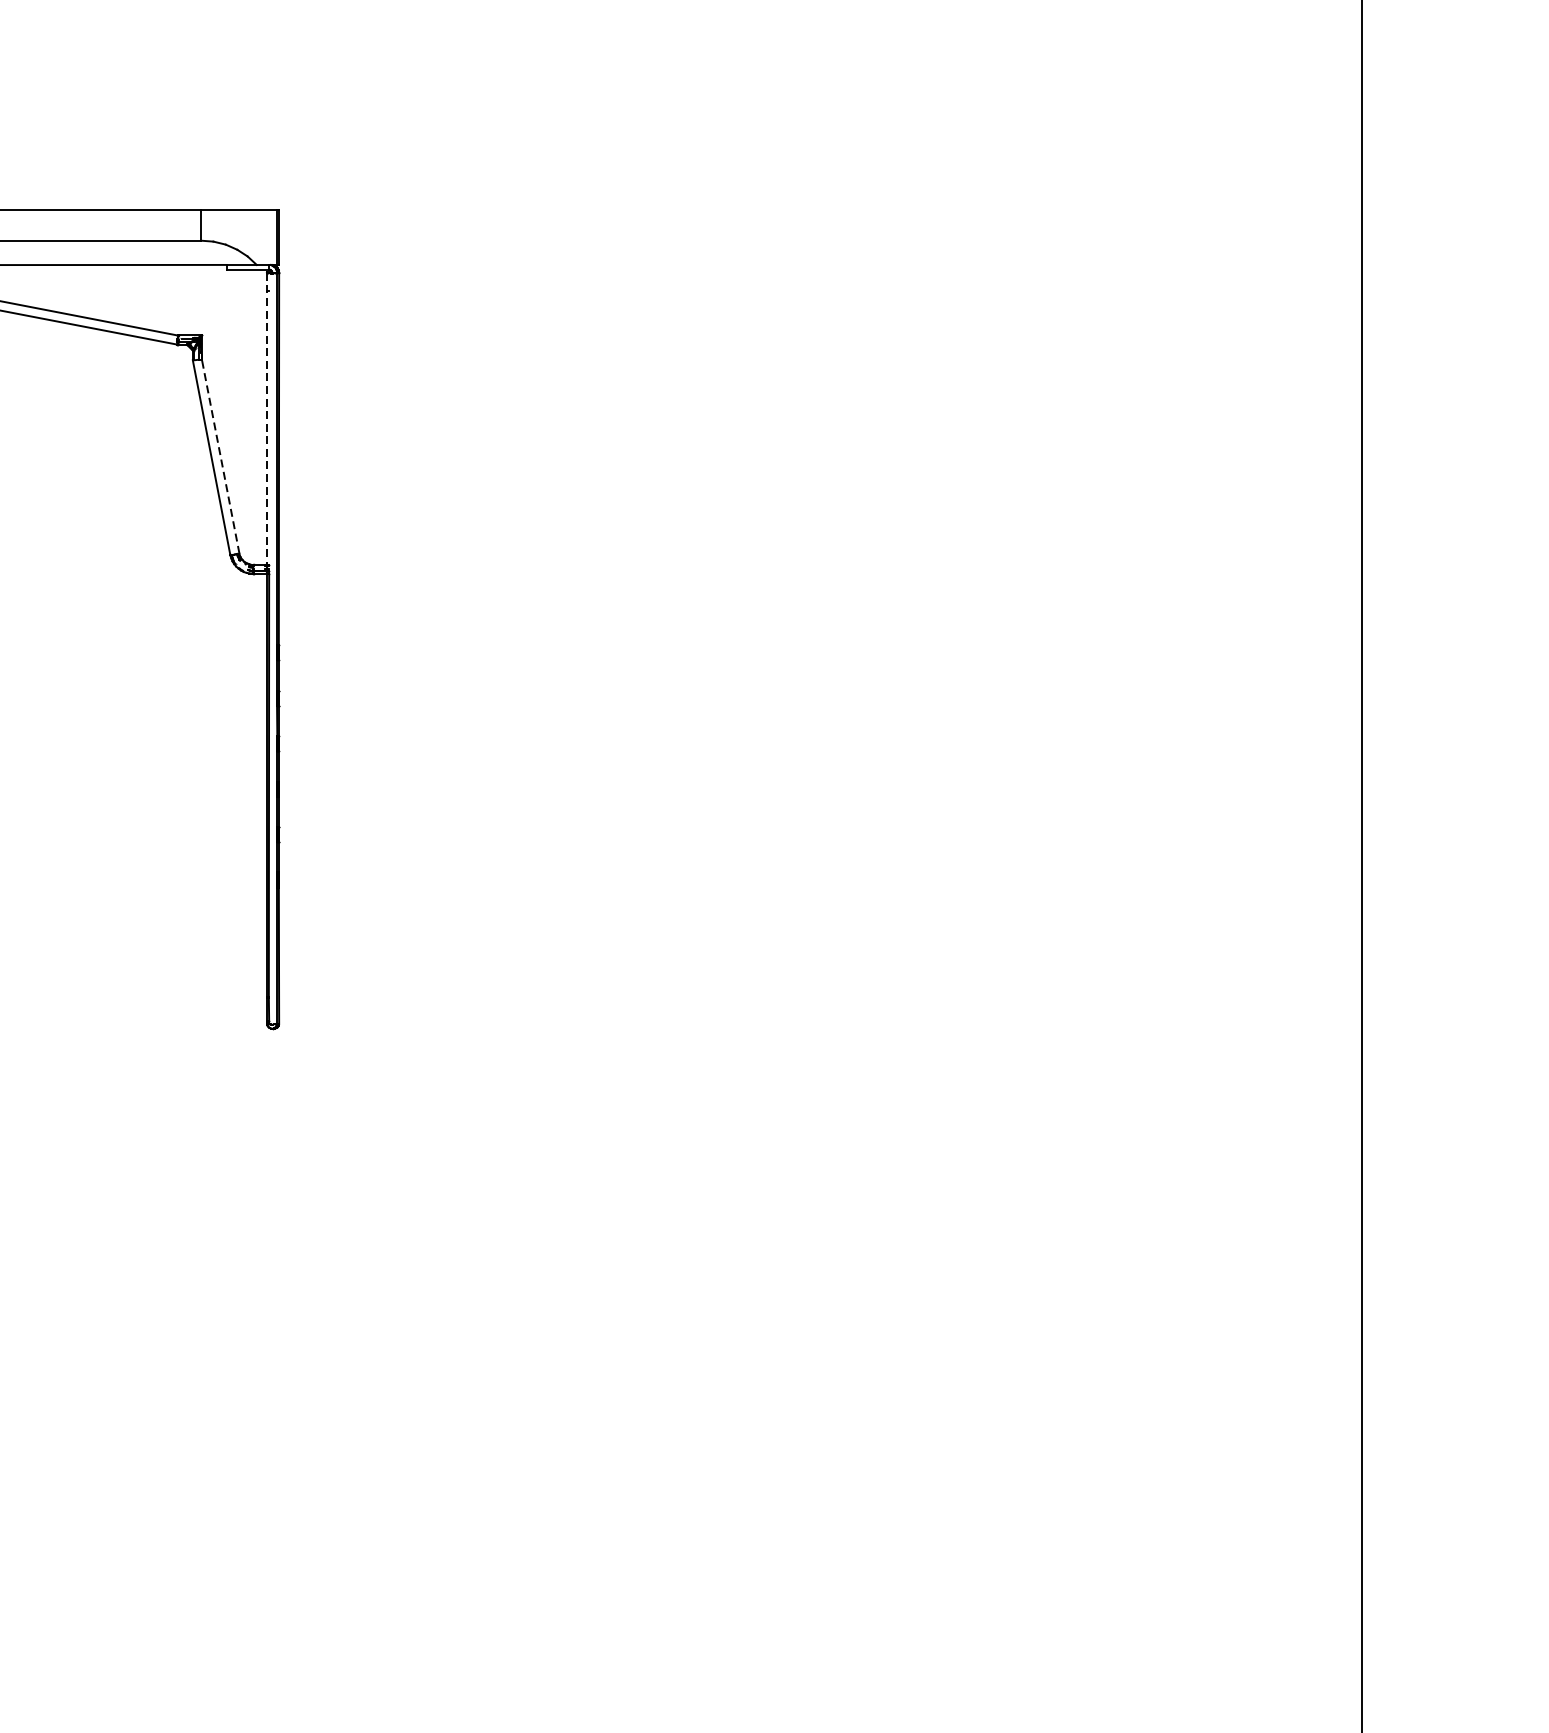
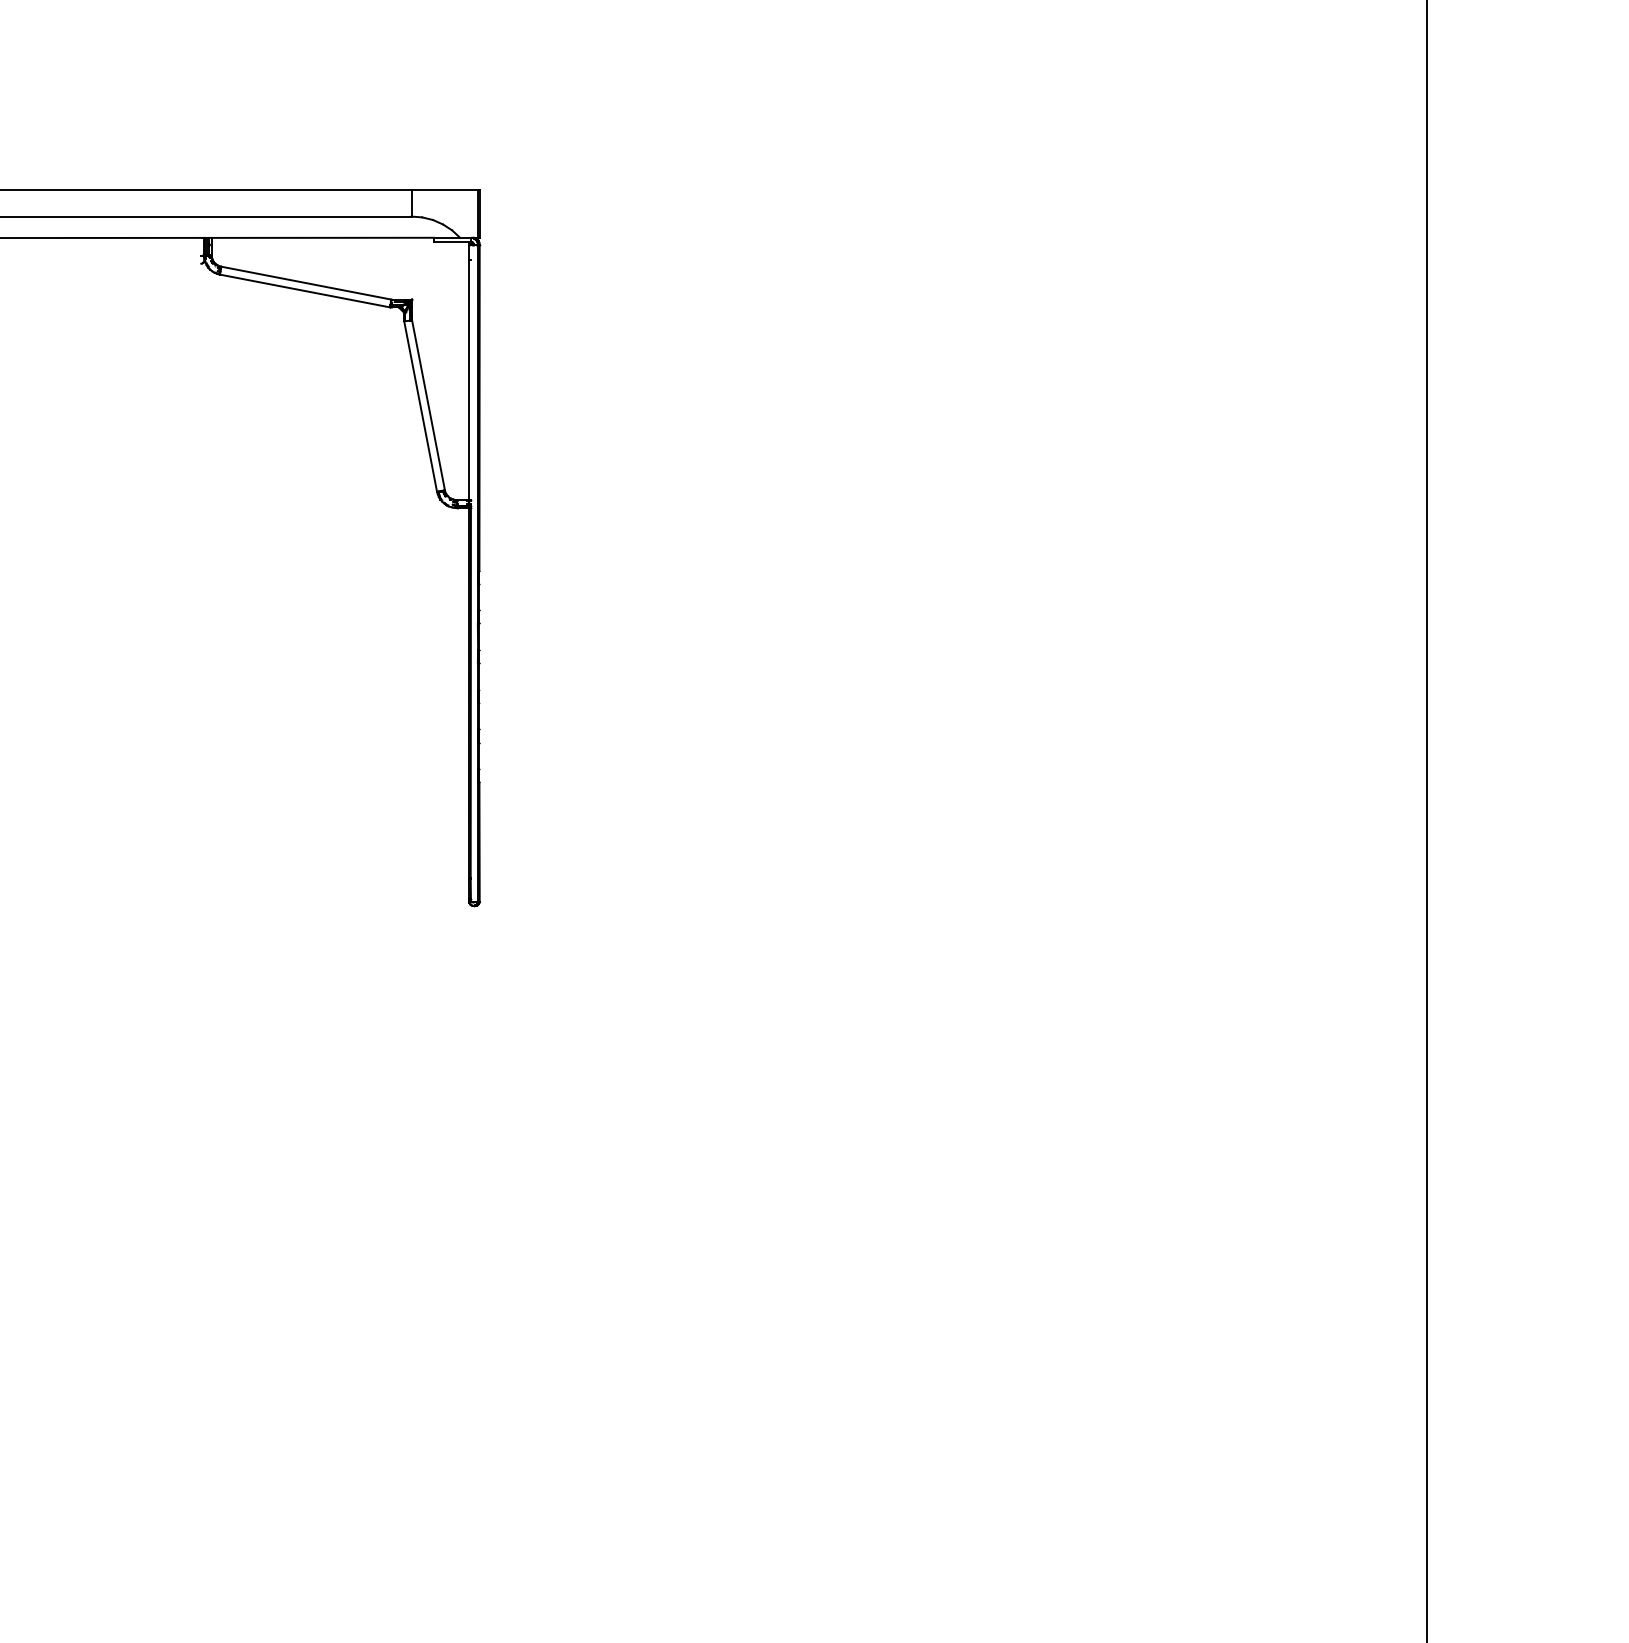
line: (267, 418) -> (469, 372), dashed -> solid
line: (220, 456) -> (428, 405), dashed -> solid

